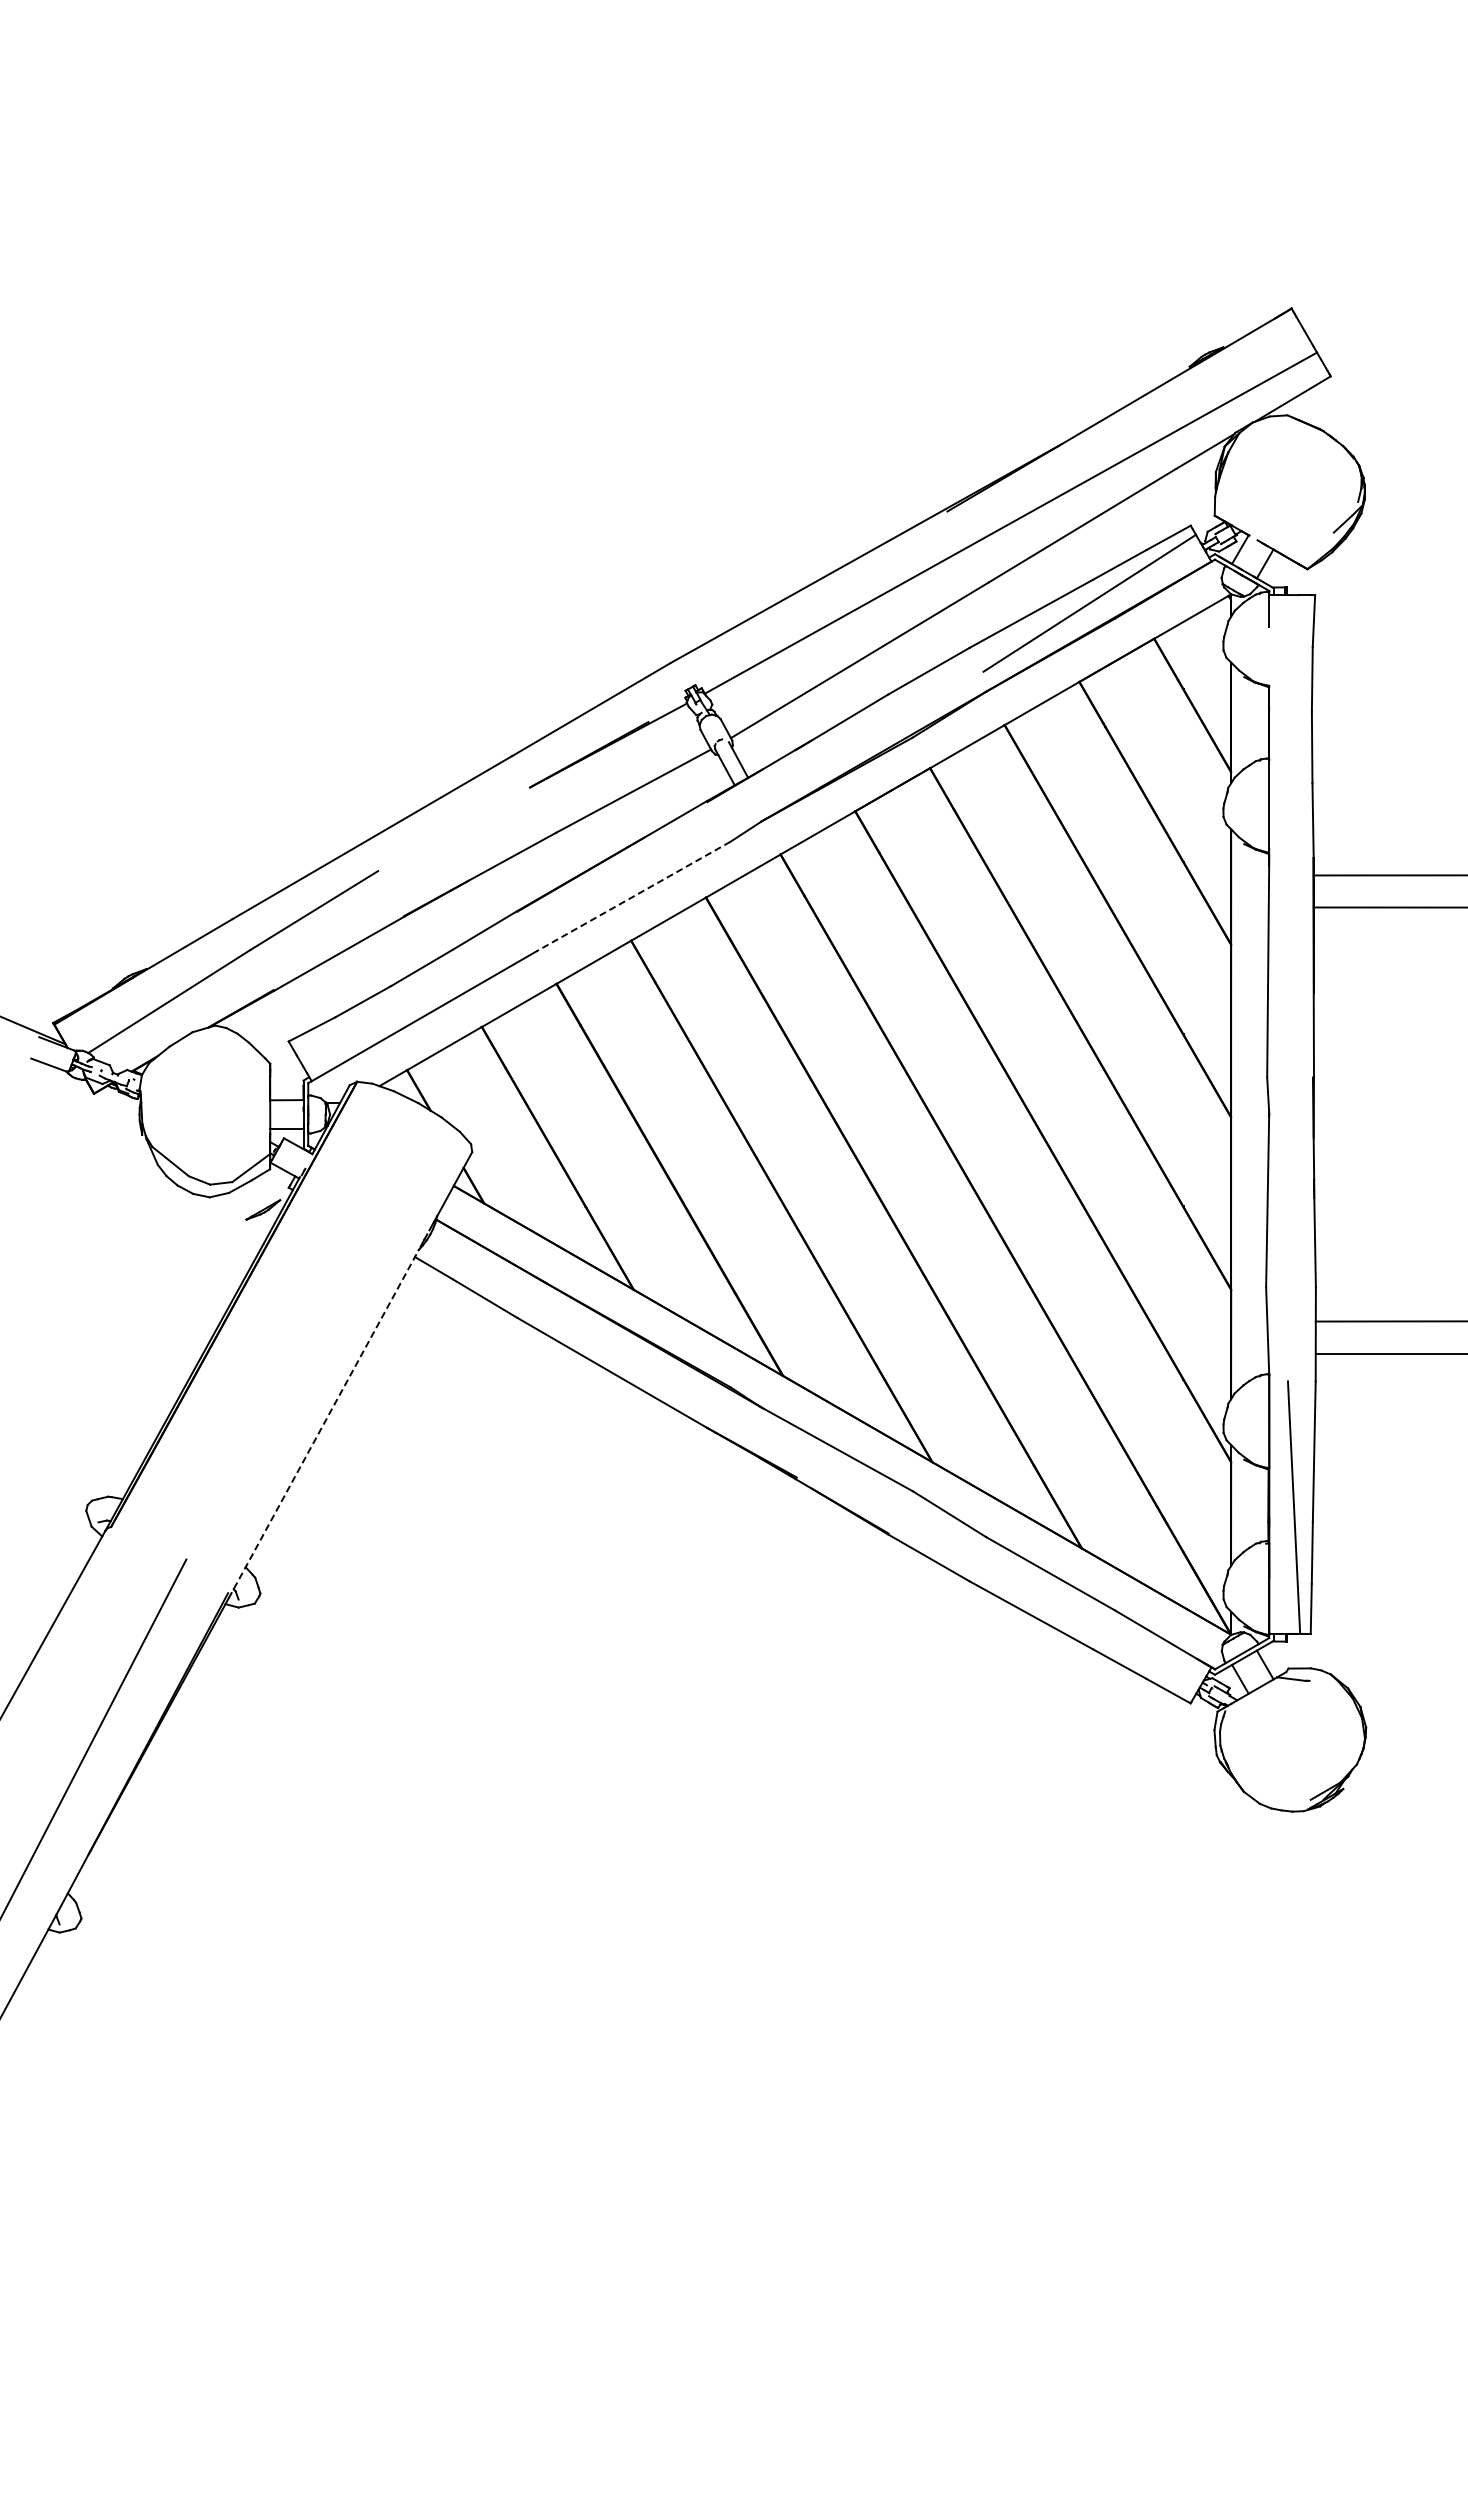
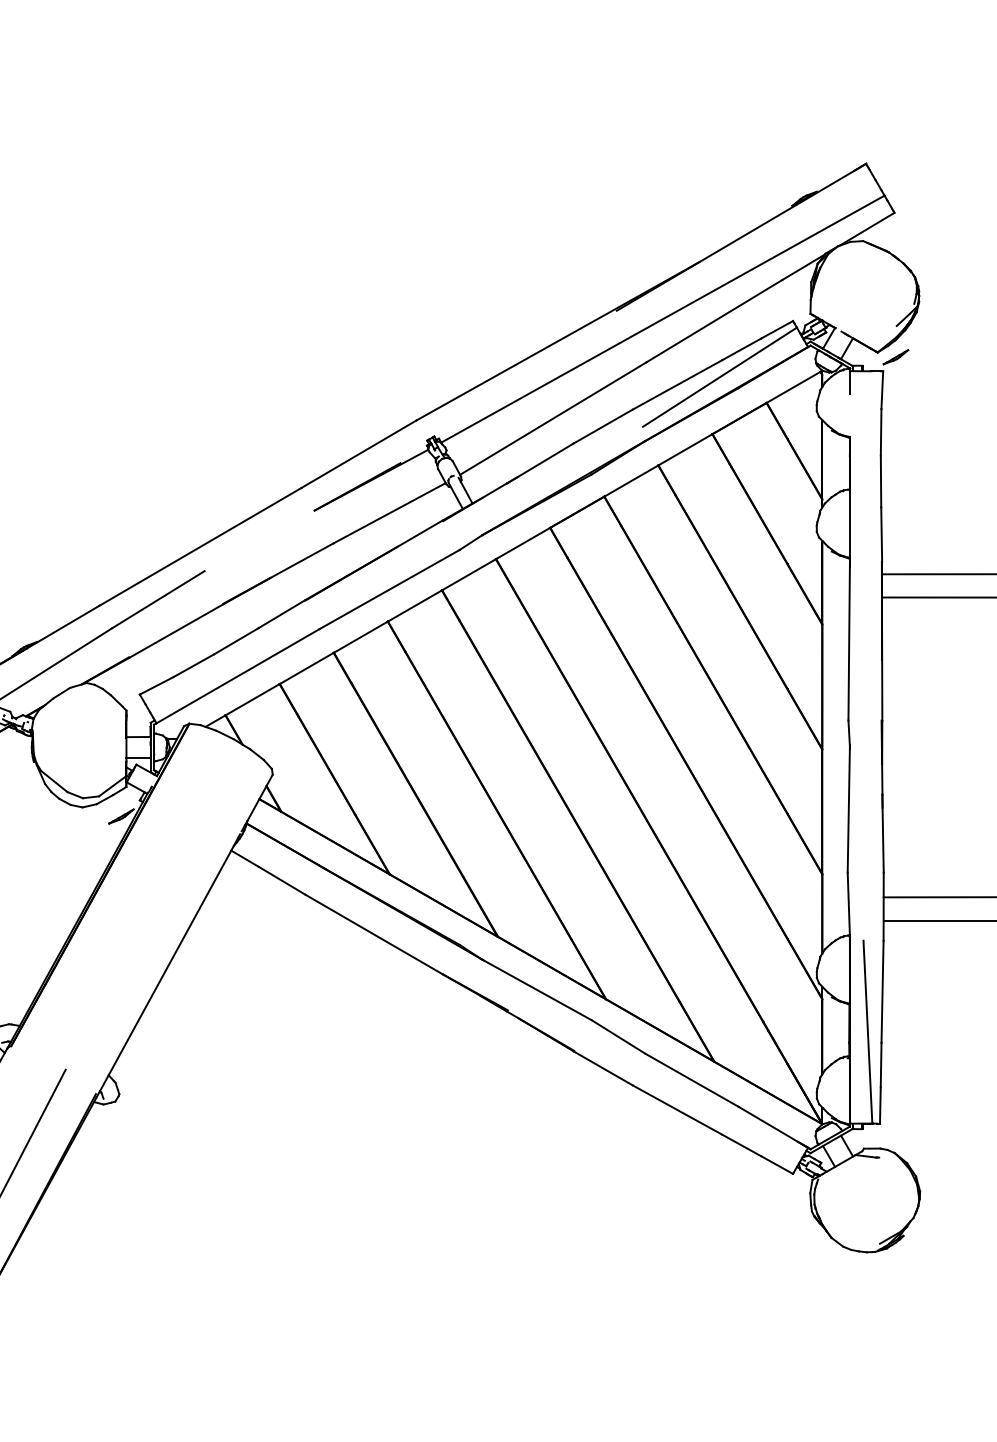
part: (1332, 575) -> (895, 357), added
line: (633, 896) -> (389, 589), dashed -> solid
line: (324, 1423) -> (165, 971), dashed -> solid

